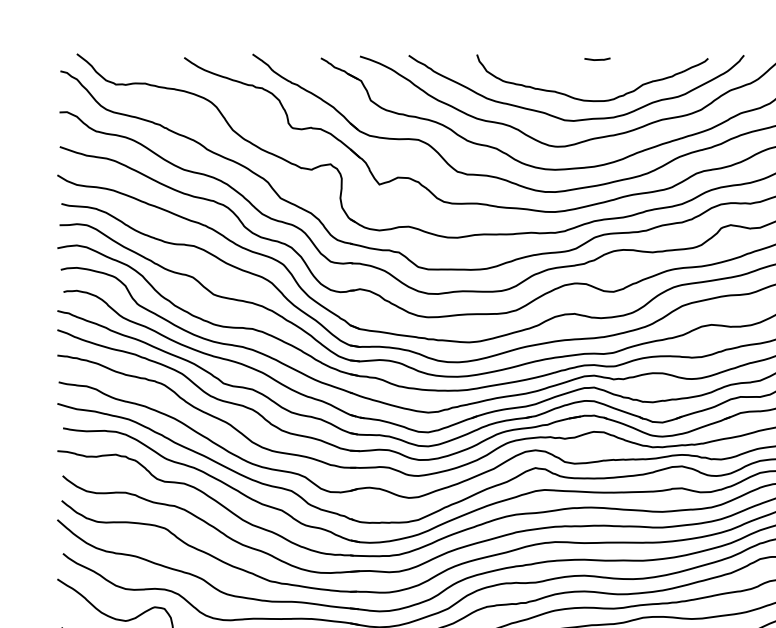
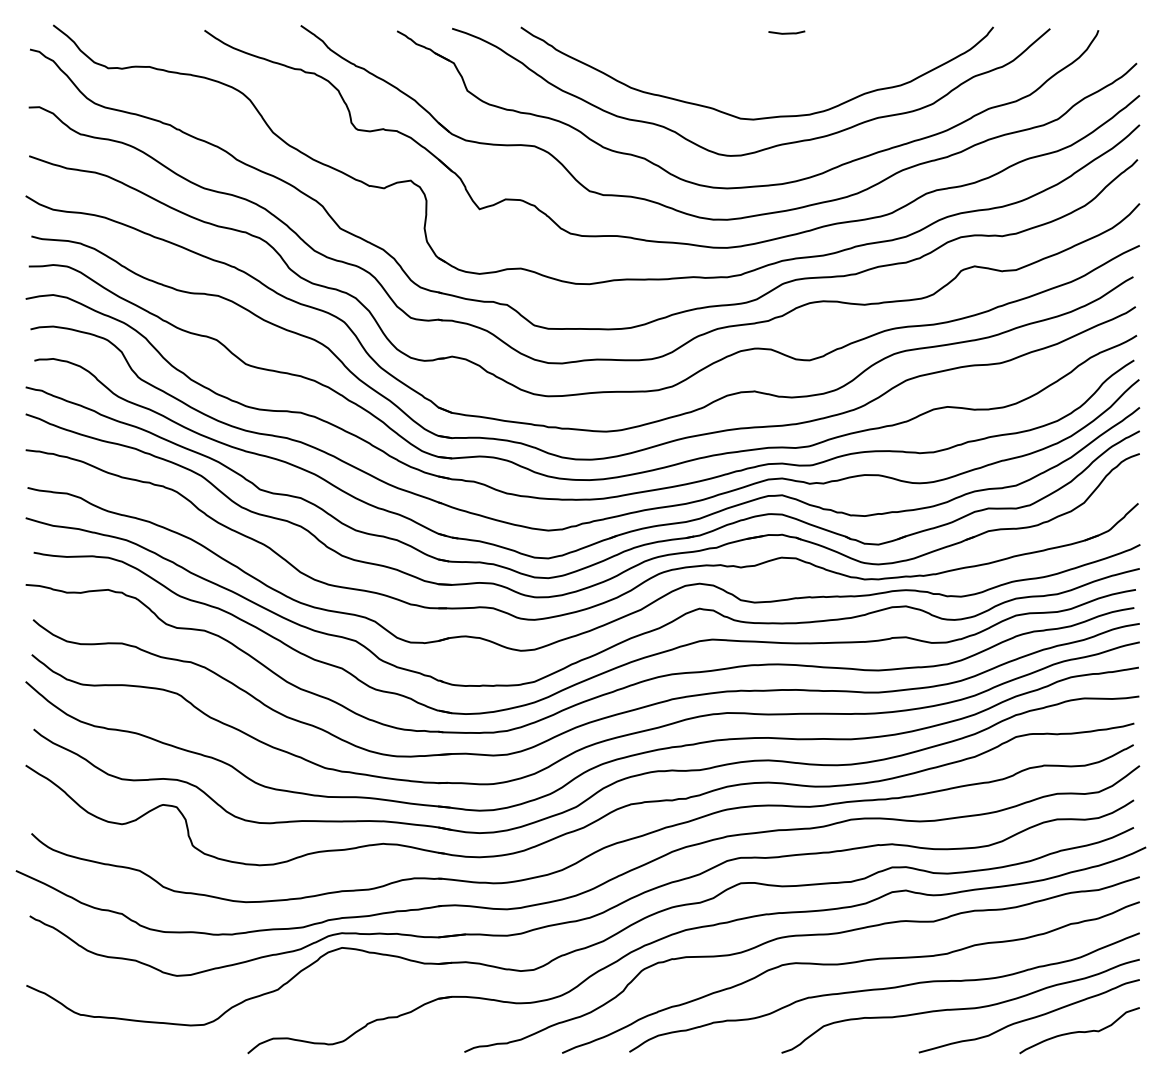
curve: (592, 100) -> (779, 90), removed

